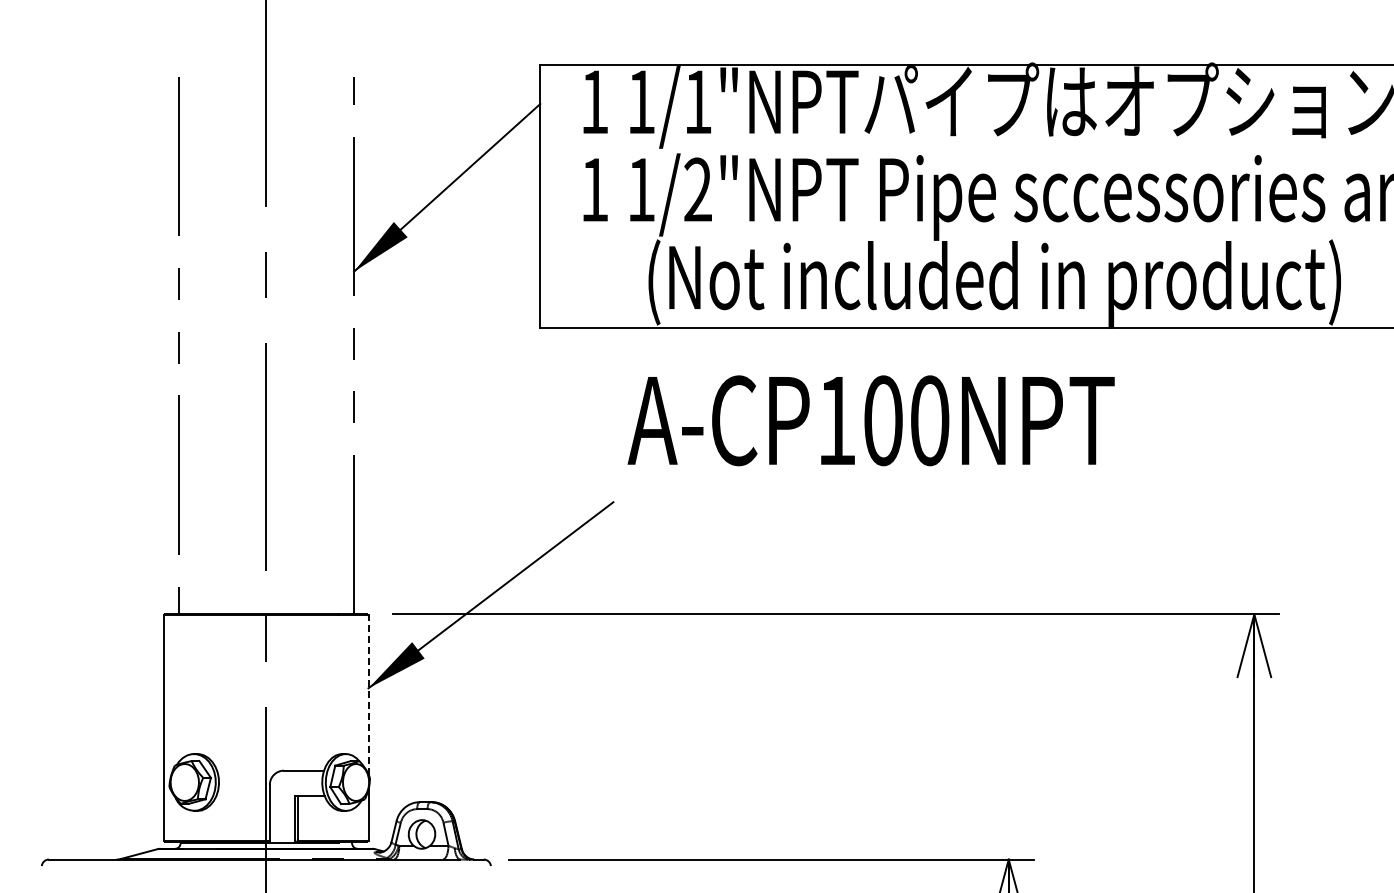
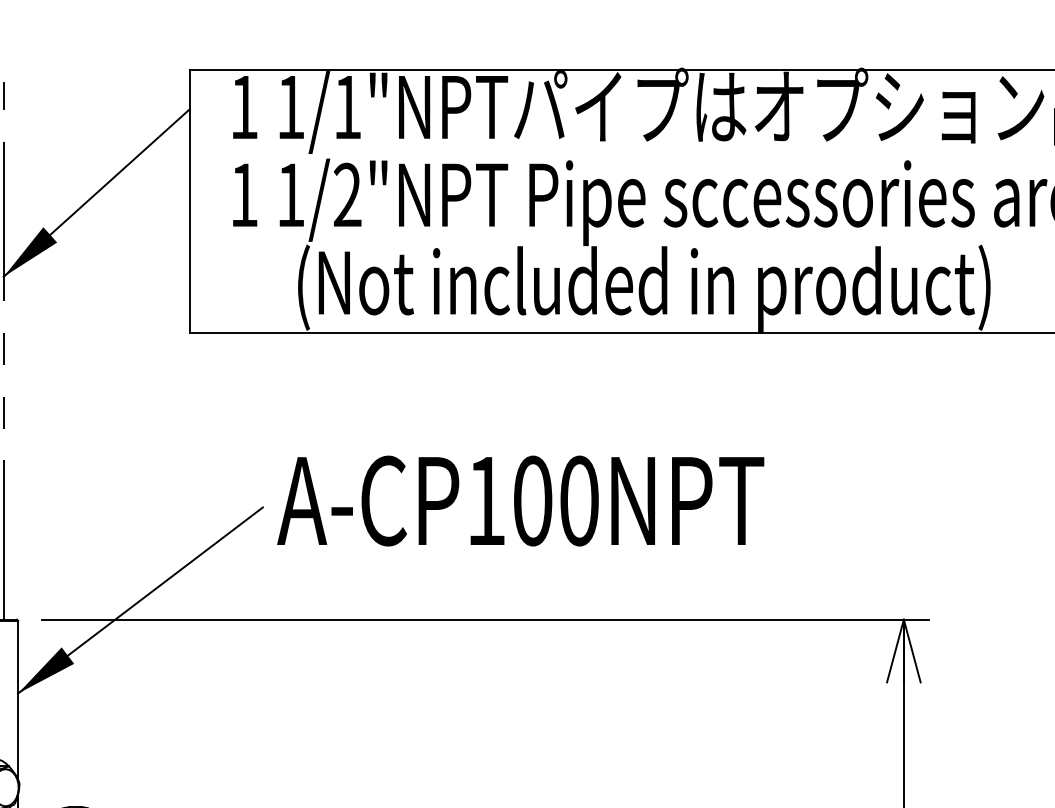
text: (870, 420) -> (520, 500), moved
line: (368, 695) -> (18, 700), dashed -> solid

